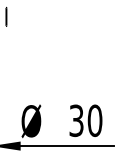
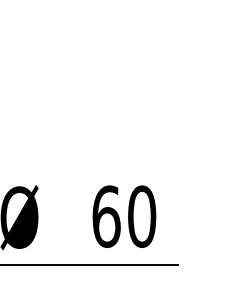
text: (76, 120) -> (106, 216), 30 -> 60

